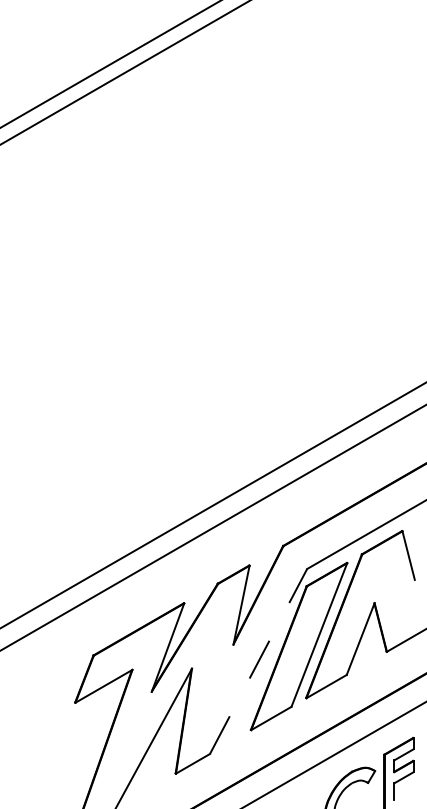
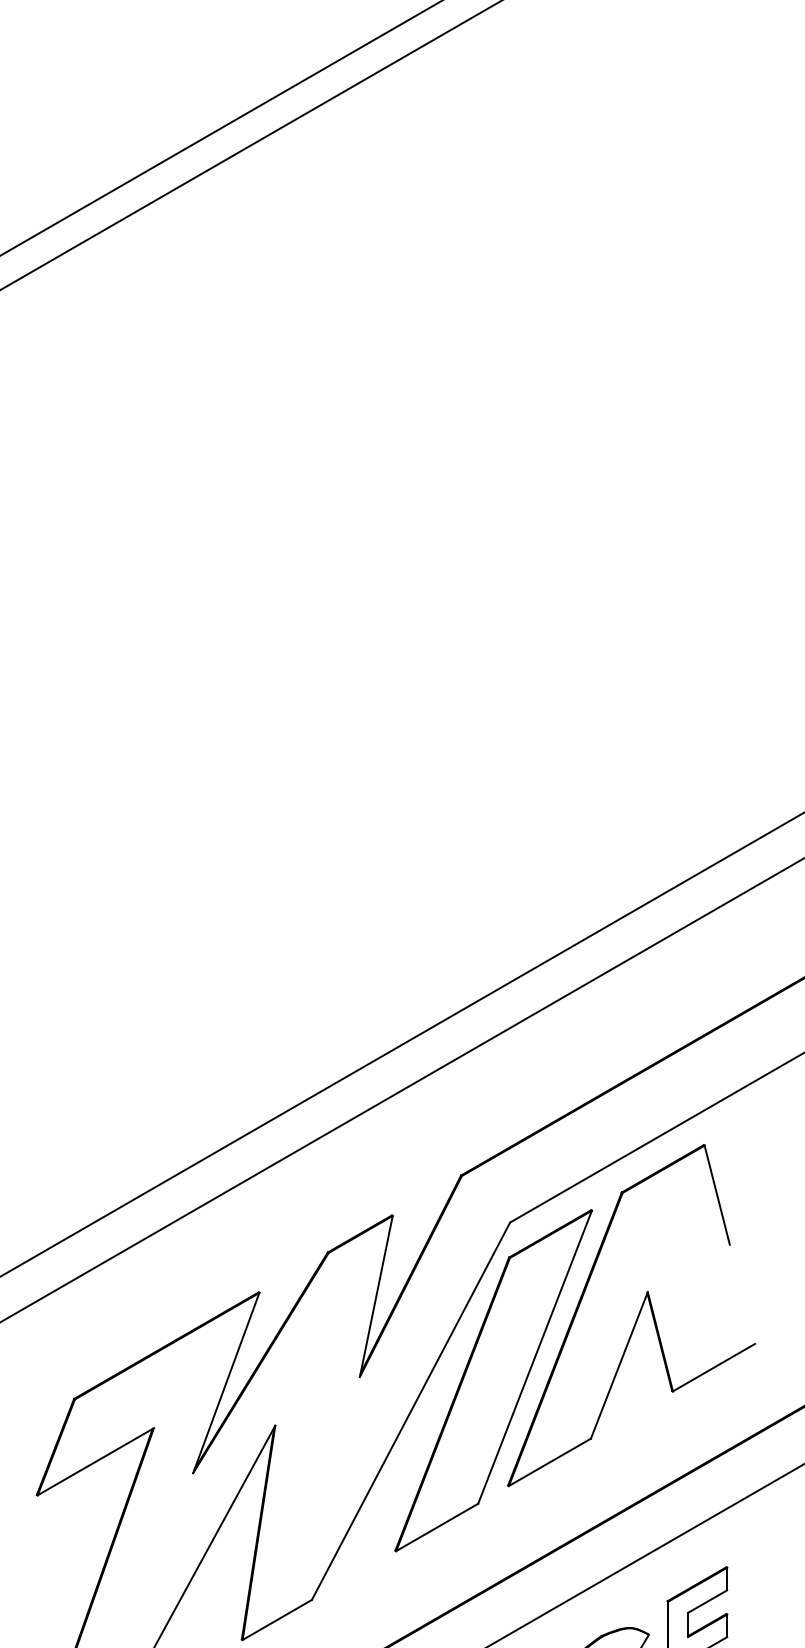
line: (258, 661) -> (410, 1411), dashed -> solid

